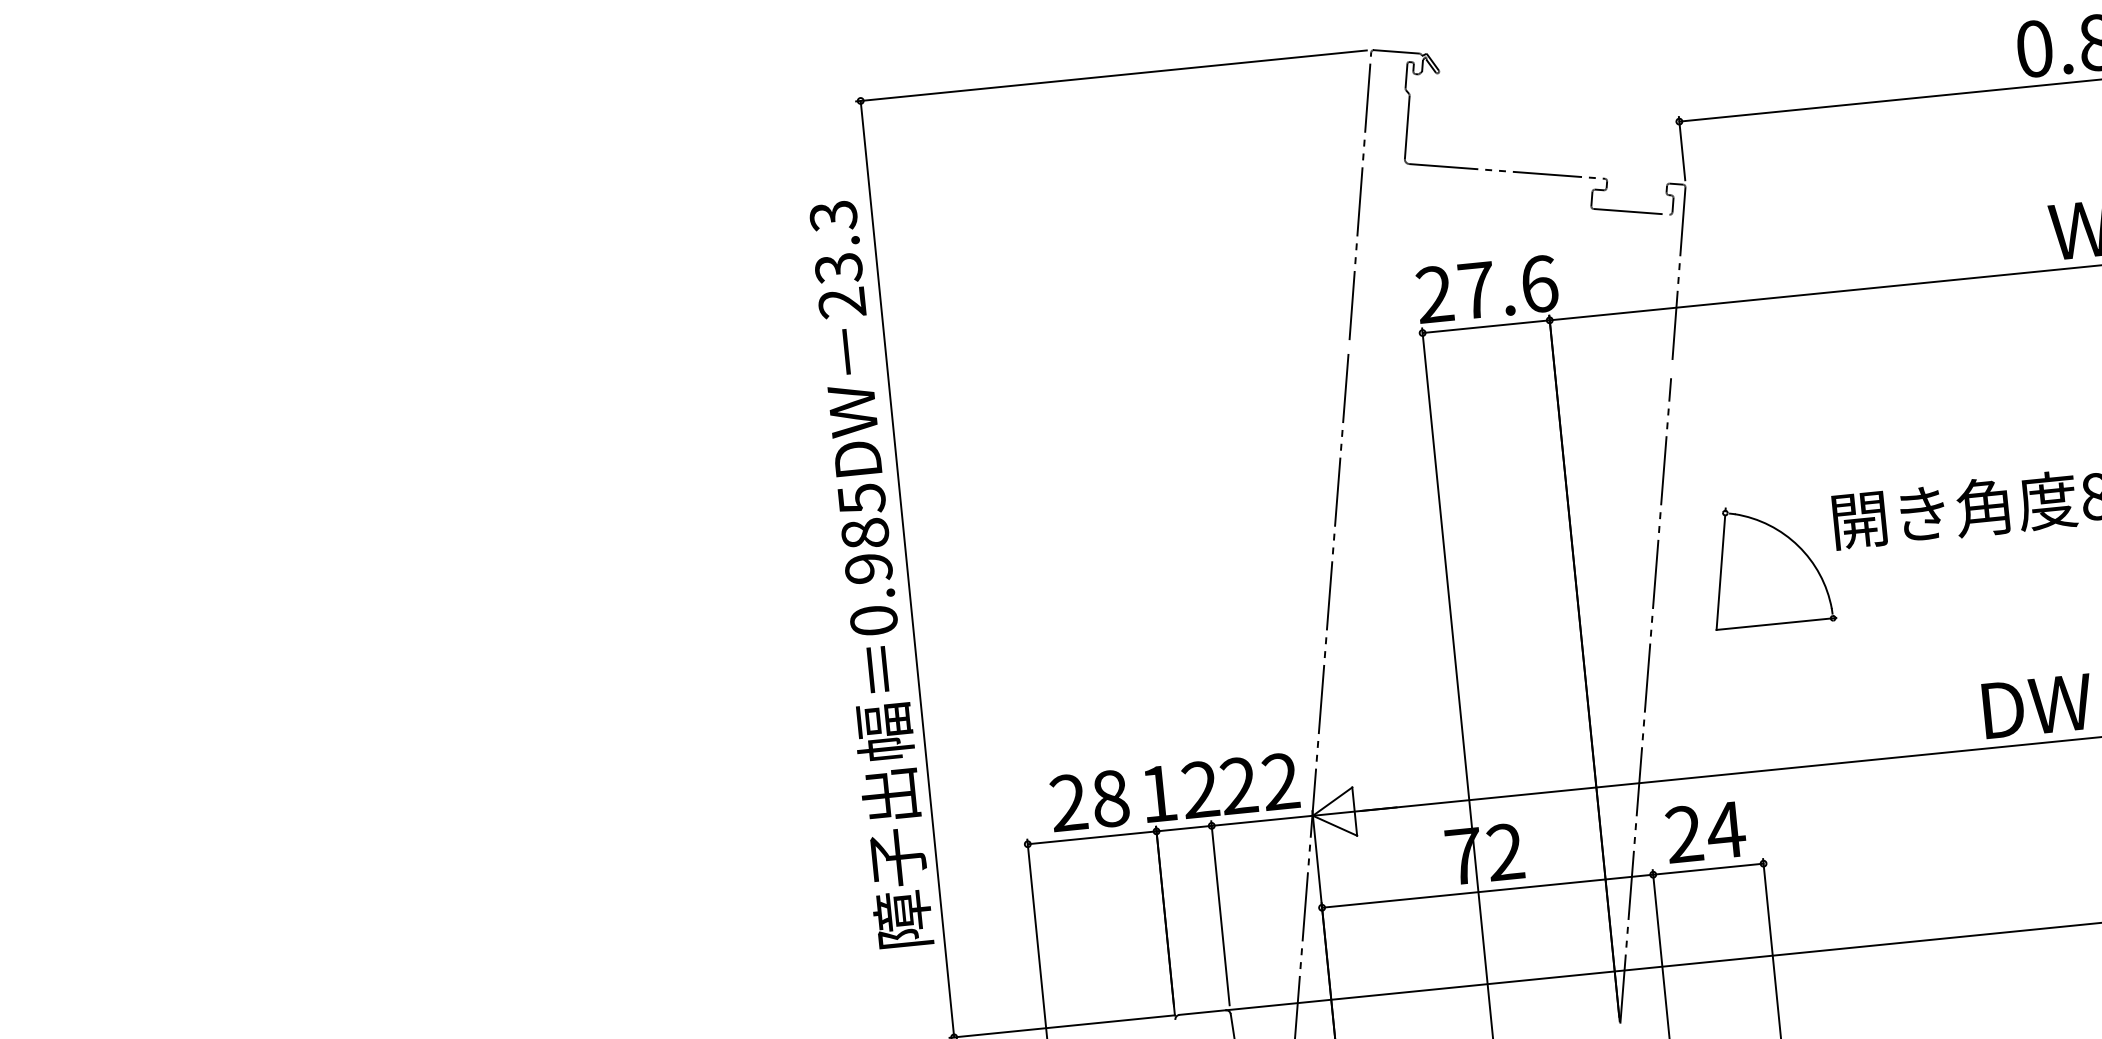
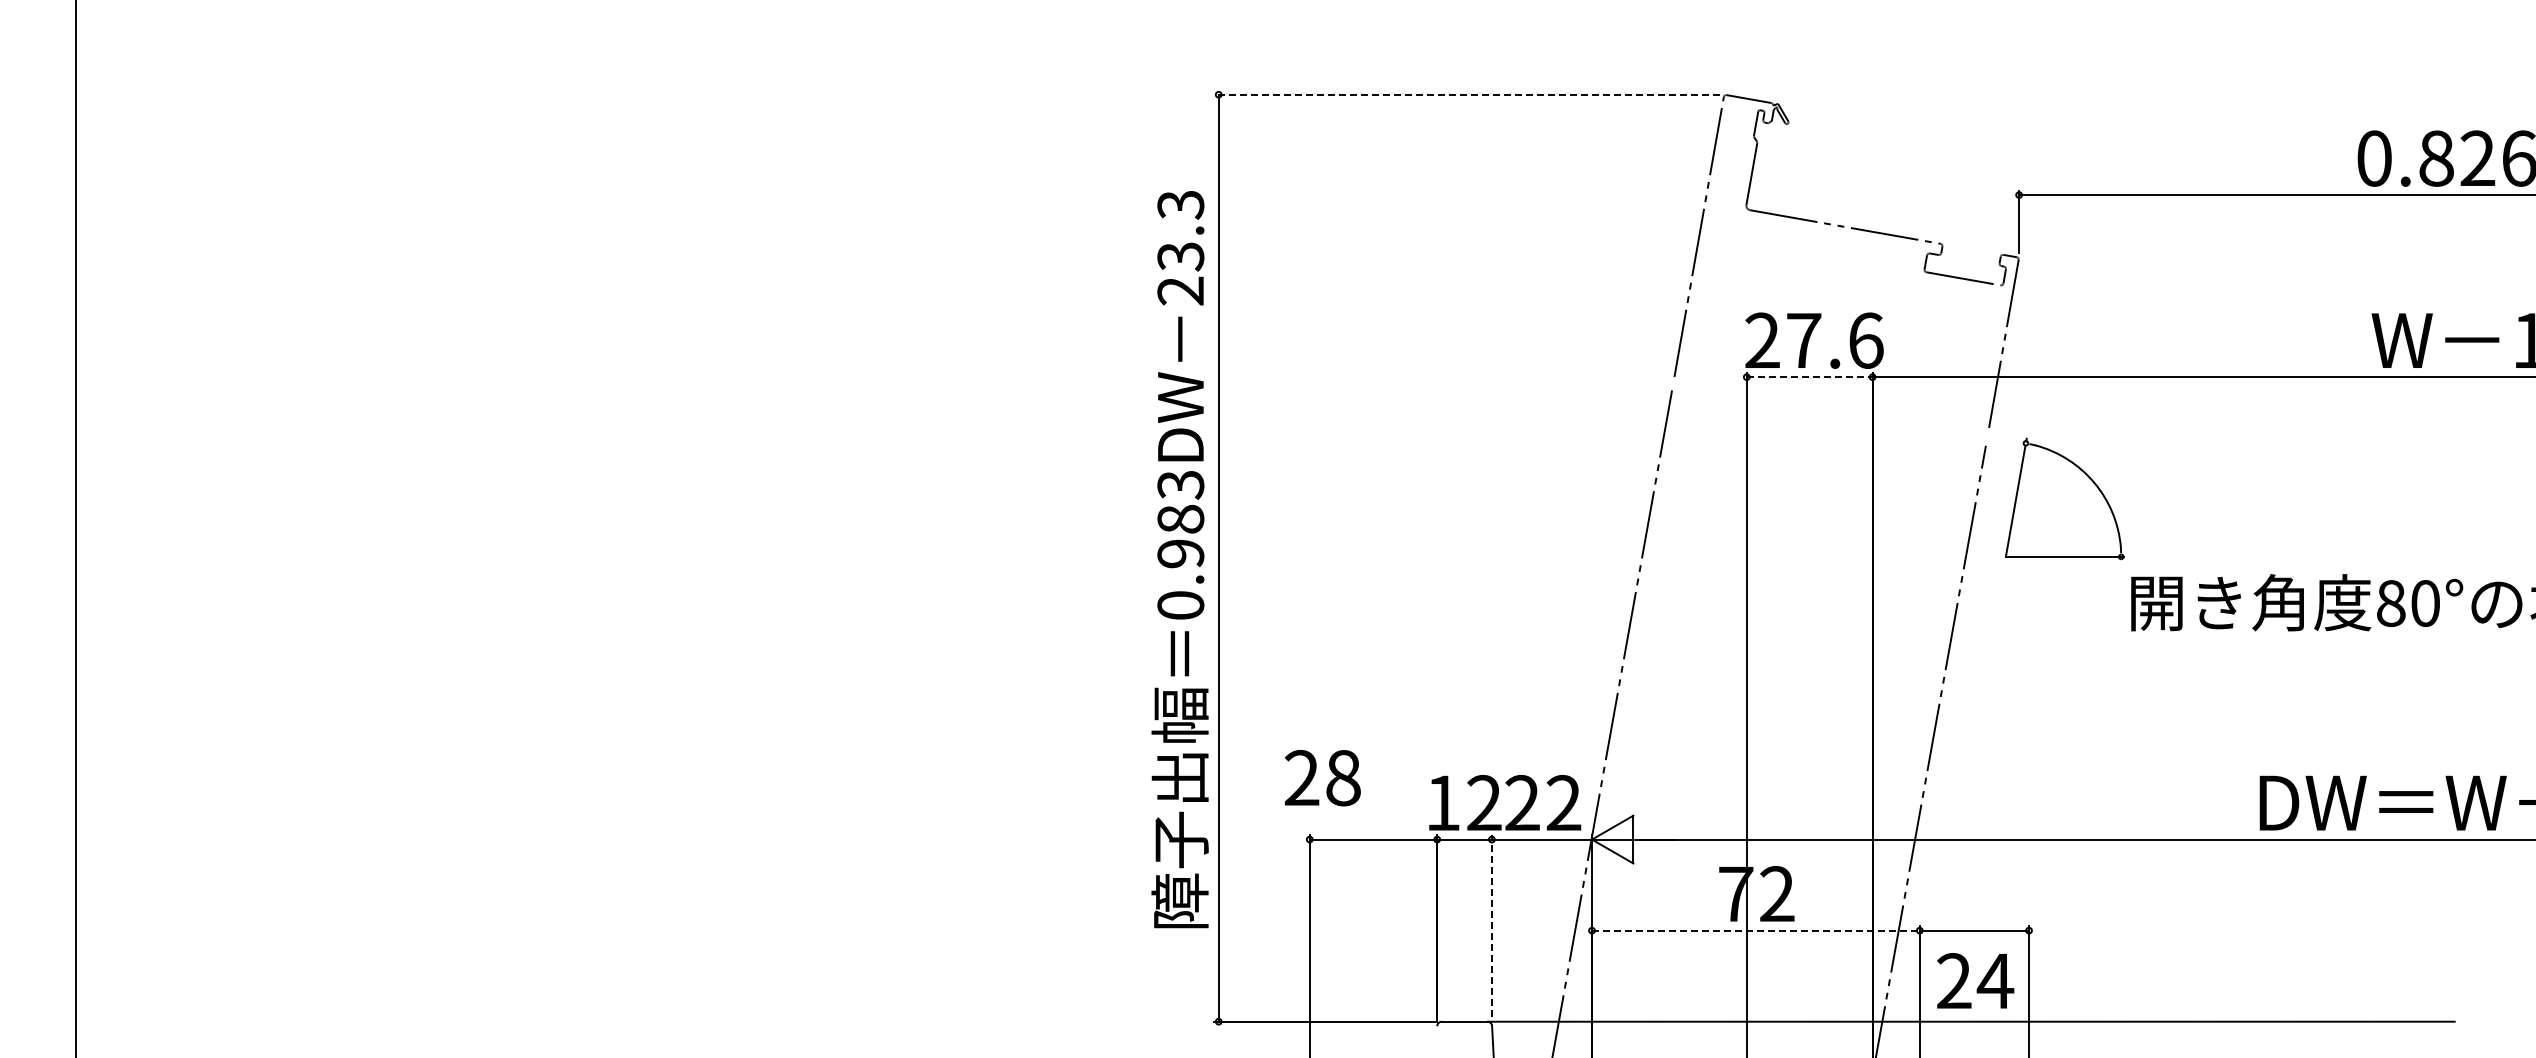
line: (1110, 75) -> (1466, 94), solid -> dashed
line: (1486, 327) -> (1809, 377), solid -> dashed
text: (861, 498) -> (1180, 484), 0.985DW -> 0.983DW
part: (1769, 564) -> (2064, 498), moved
text: (1089, 801) -> (1322, 778), moved
text: (1705, 831) -> (1975, 980), moved
line: (1487, 891) -> (1755, 930), solid -> dashed
line: (1220, 912) -> (1491, 925), solid -> dashed

